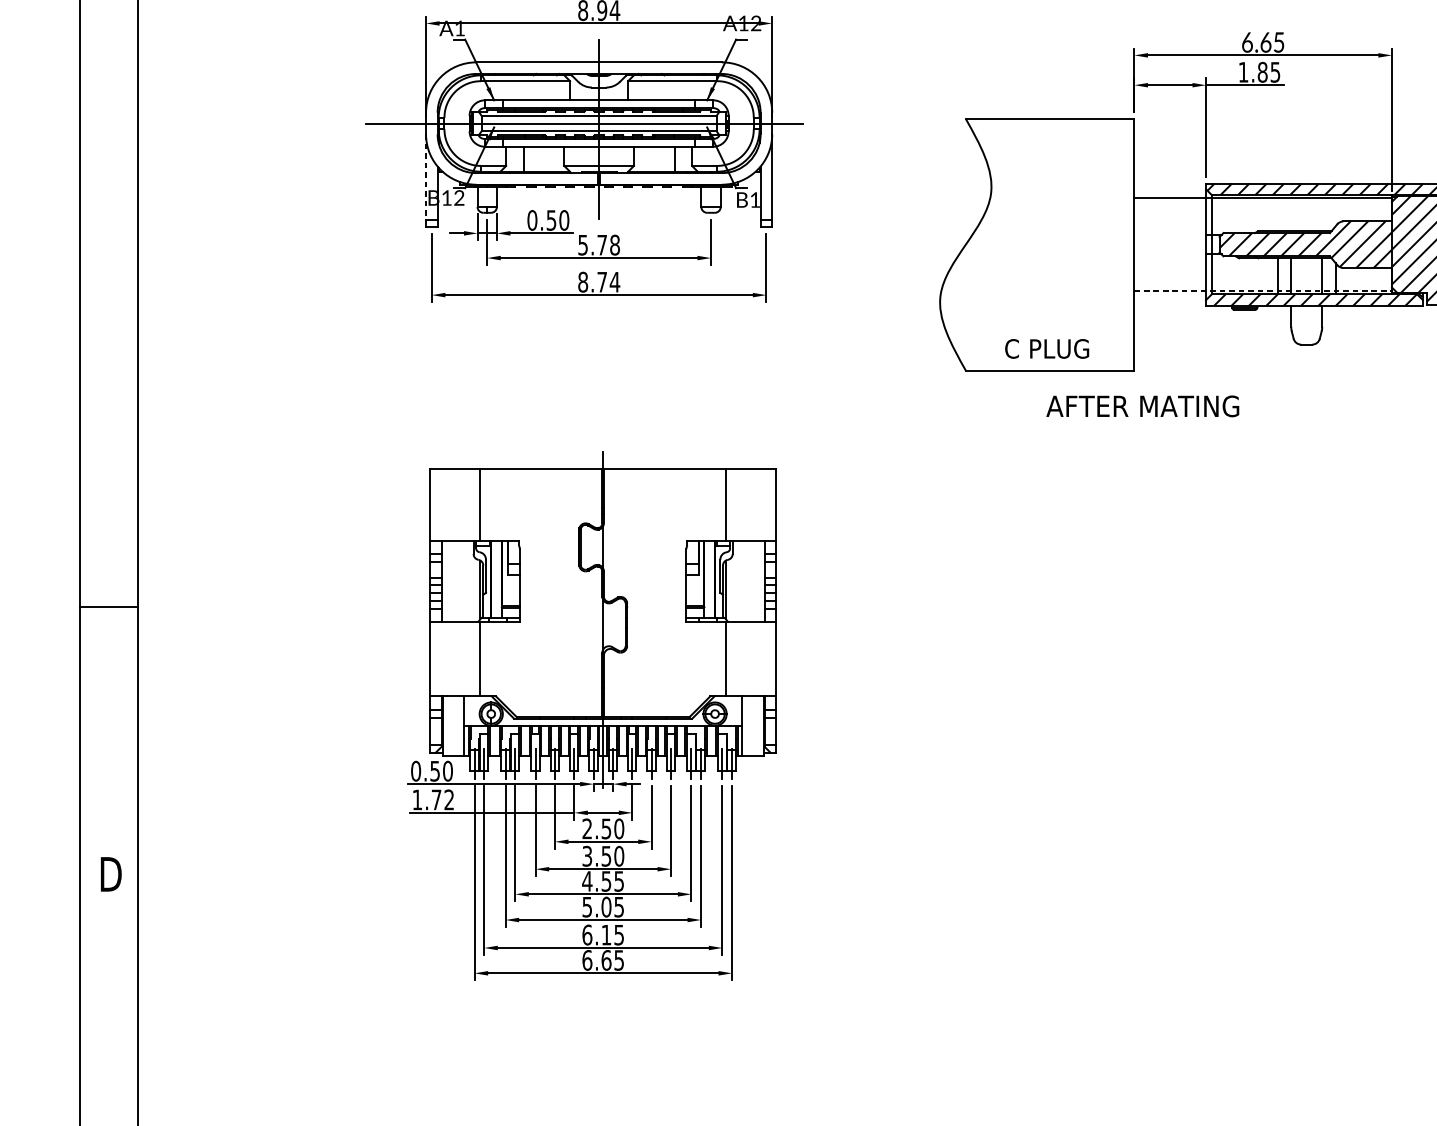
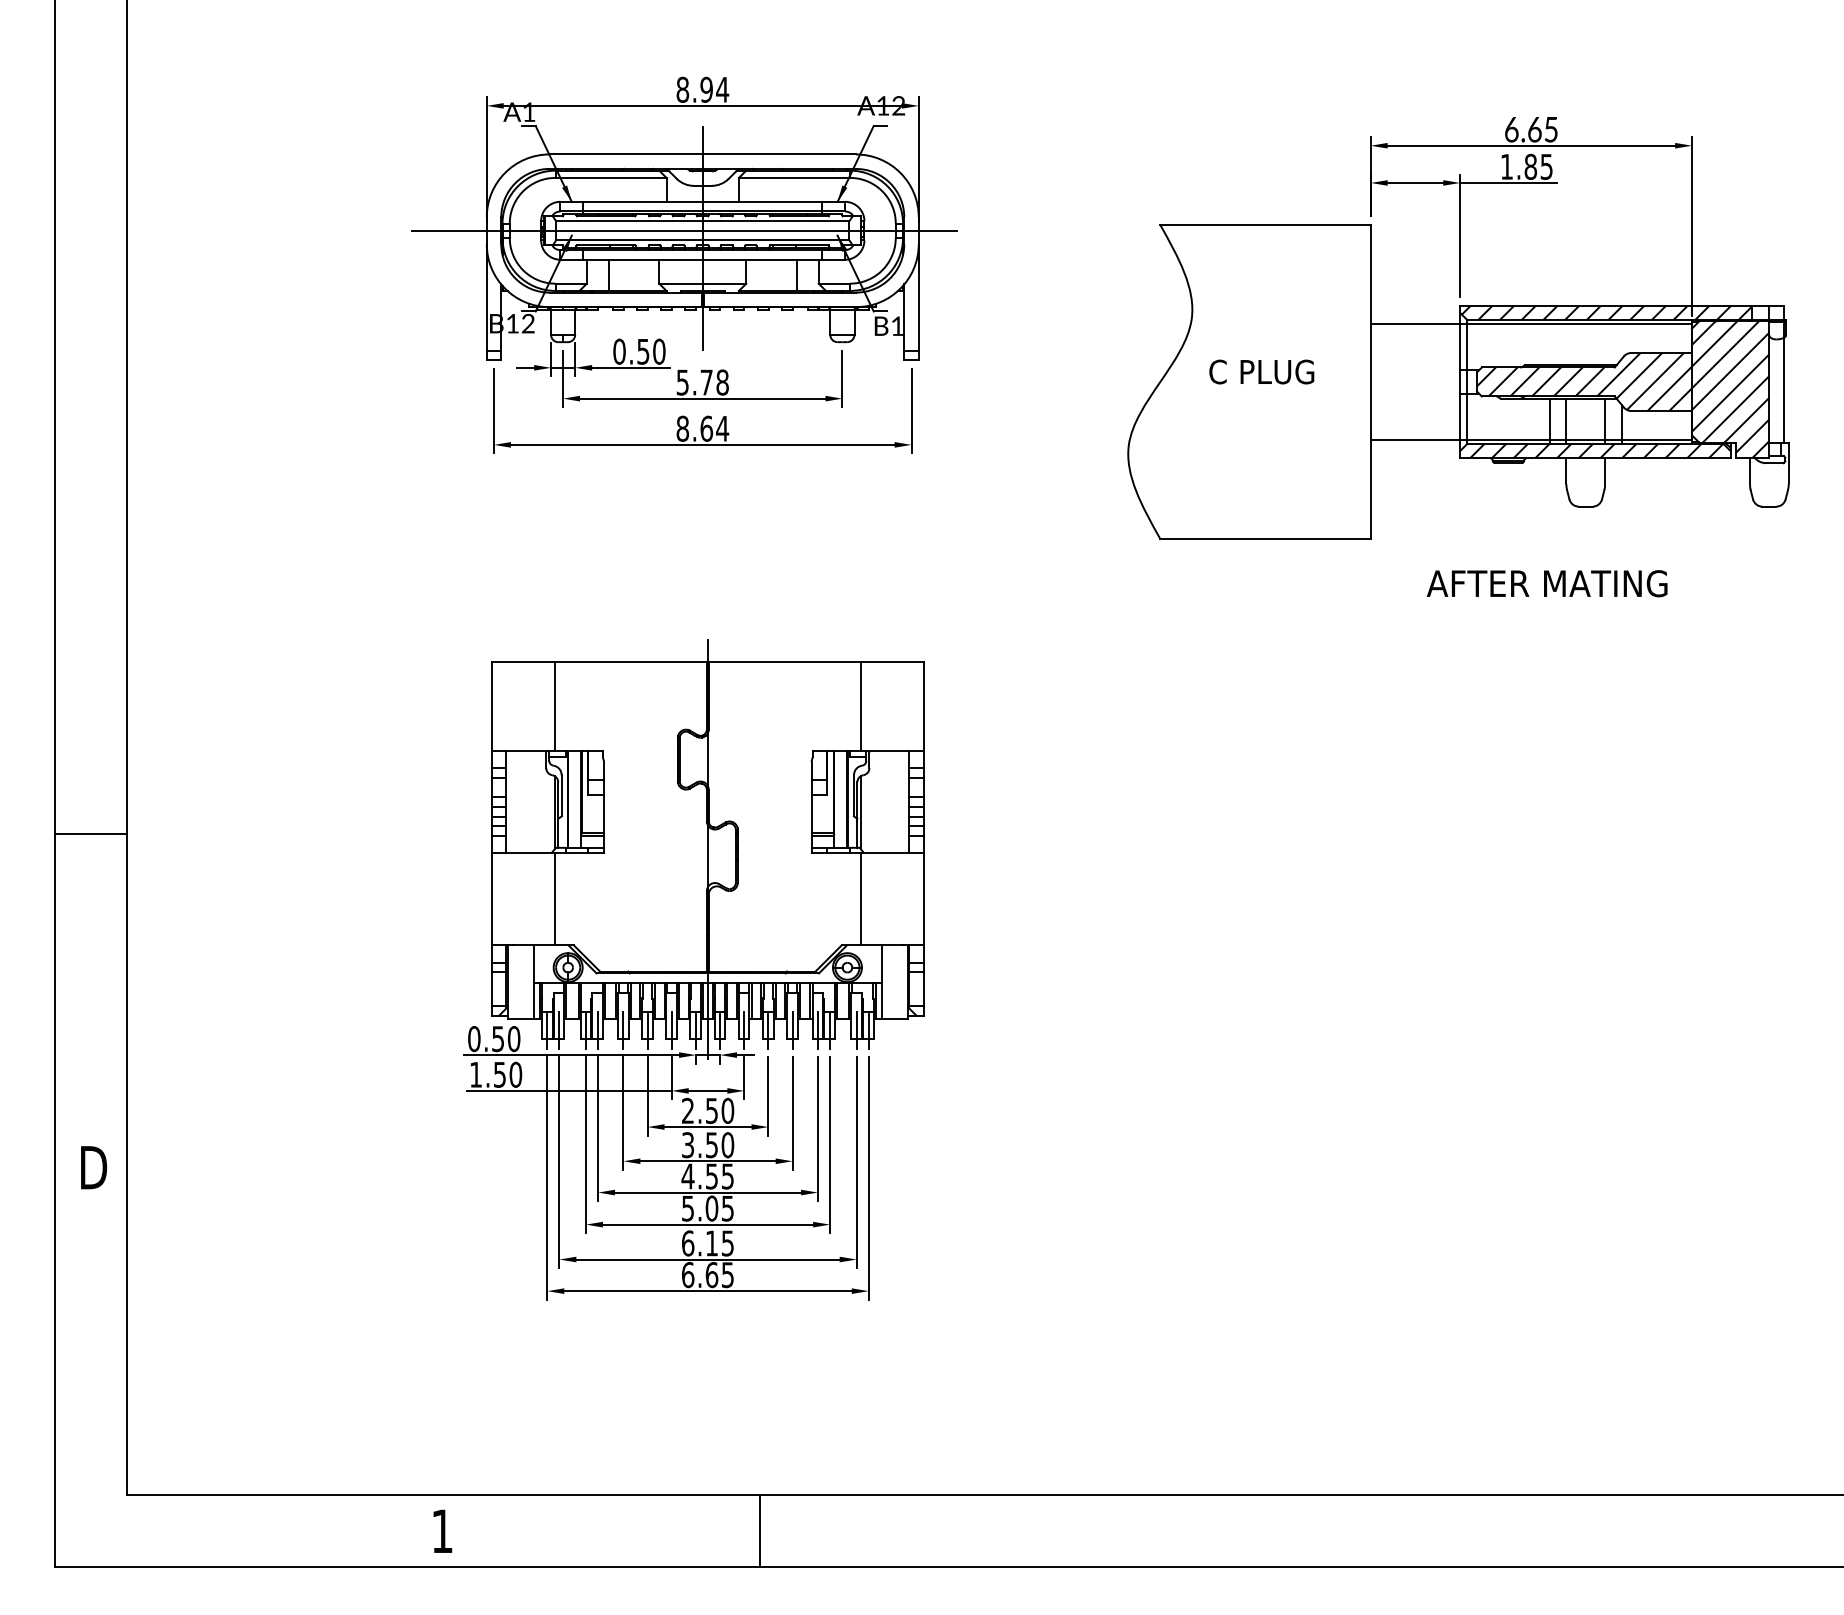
line: (425, 177) -> (486, 297), dashed -> solid
text: (602, 281) -> (706, 428), 8.74 -> 8.64
line: (1263, 290) -> (1531, 439), dashed -> solid
text: (1046, 348) -> (1261, 371), moved
text: (1142, 406) -> (1546, 583), moved
text: (443, 799) -> (508, 1074), 1.72 -> 1.50

